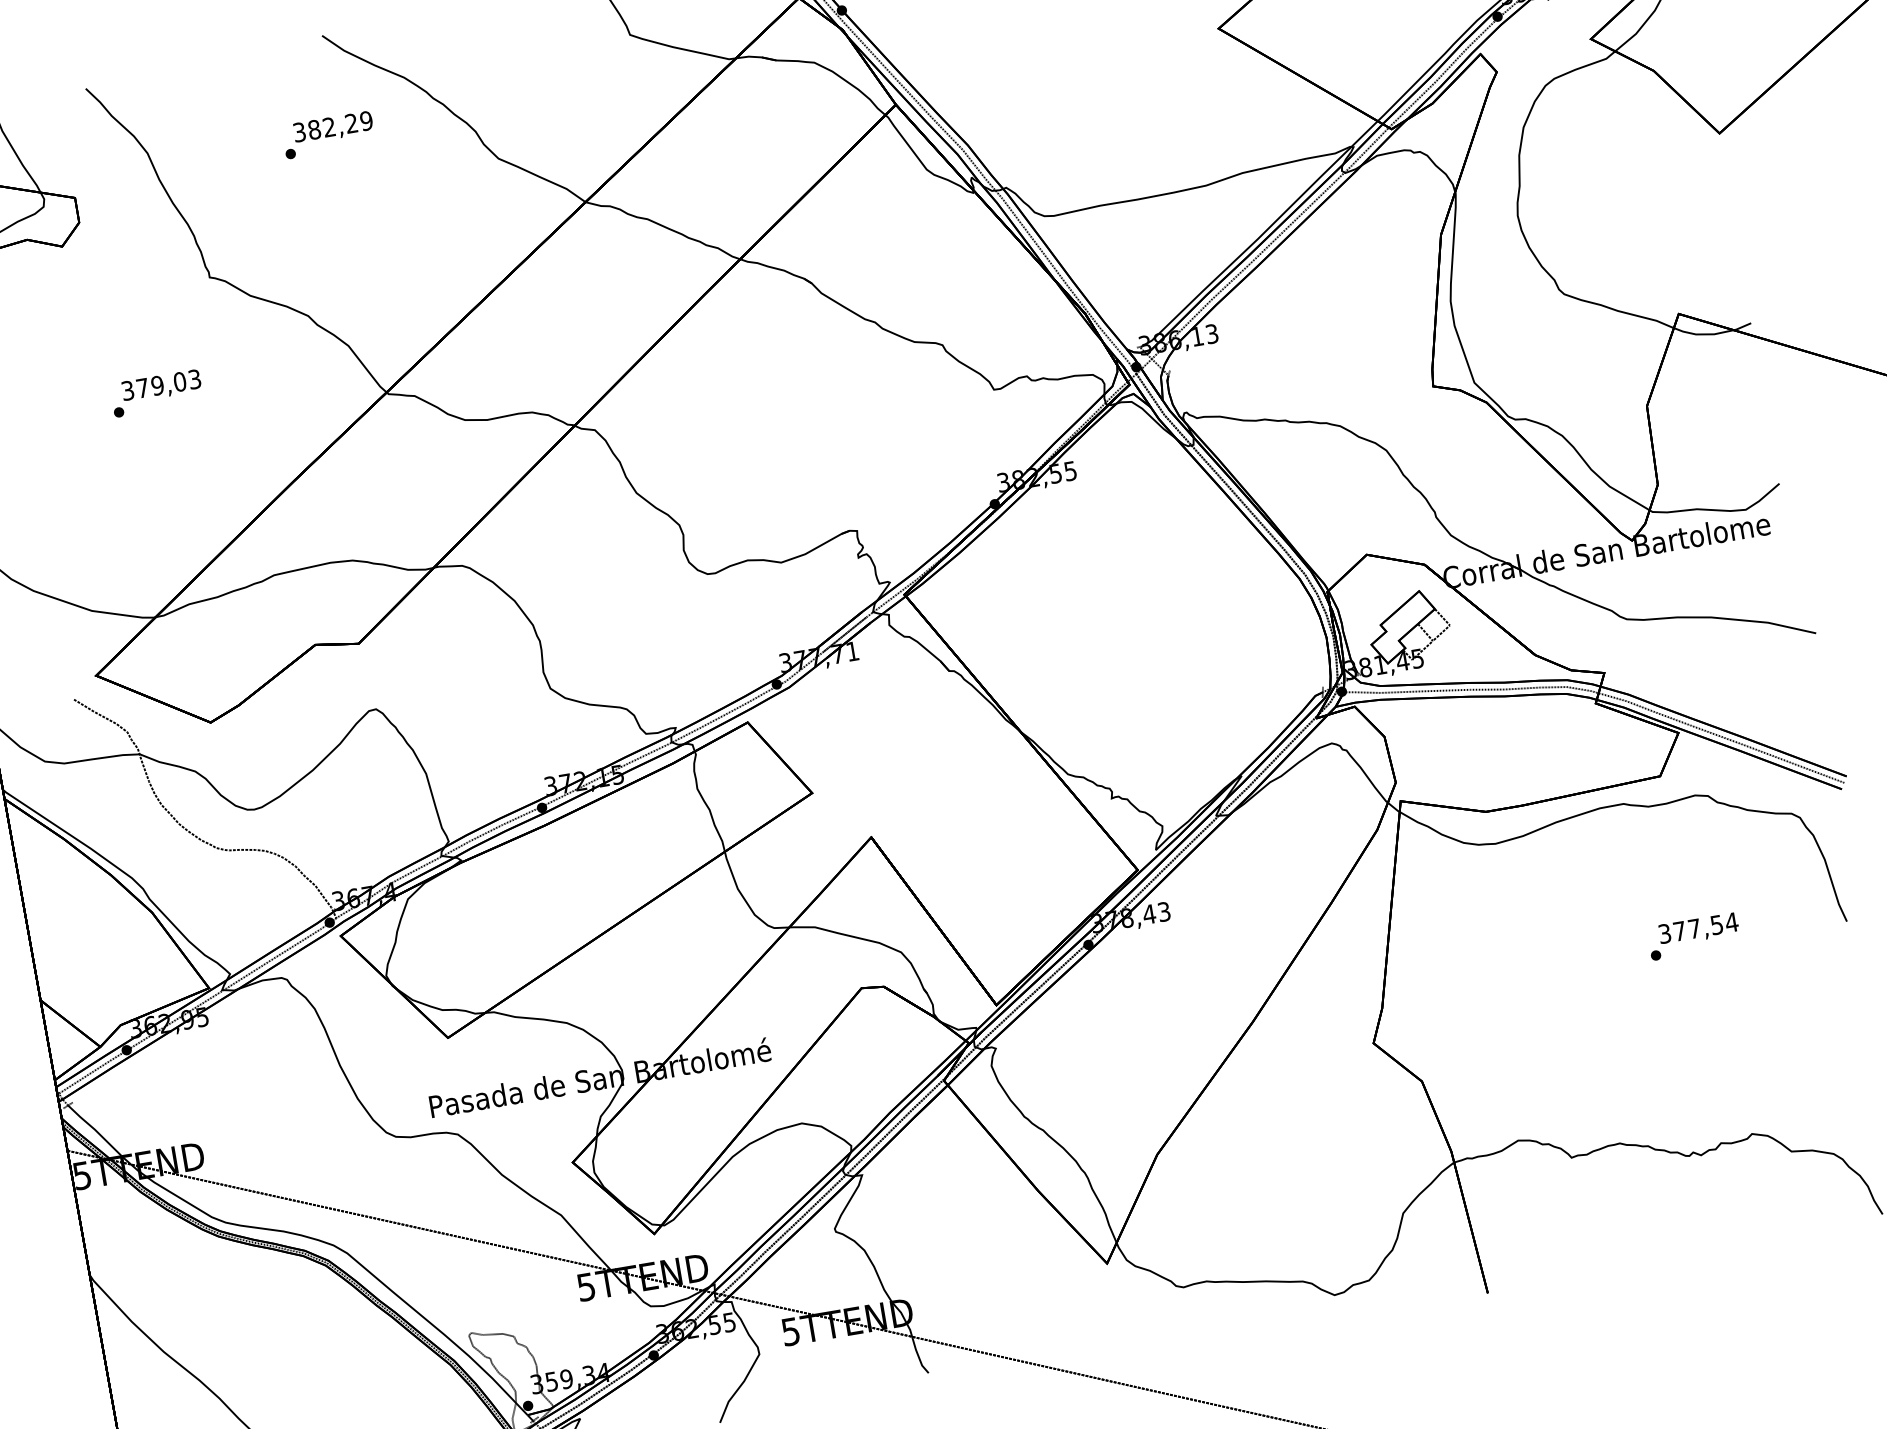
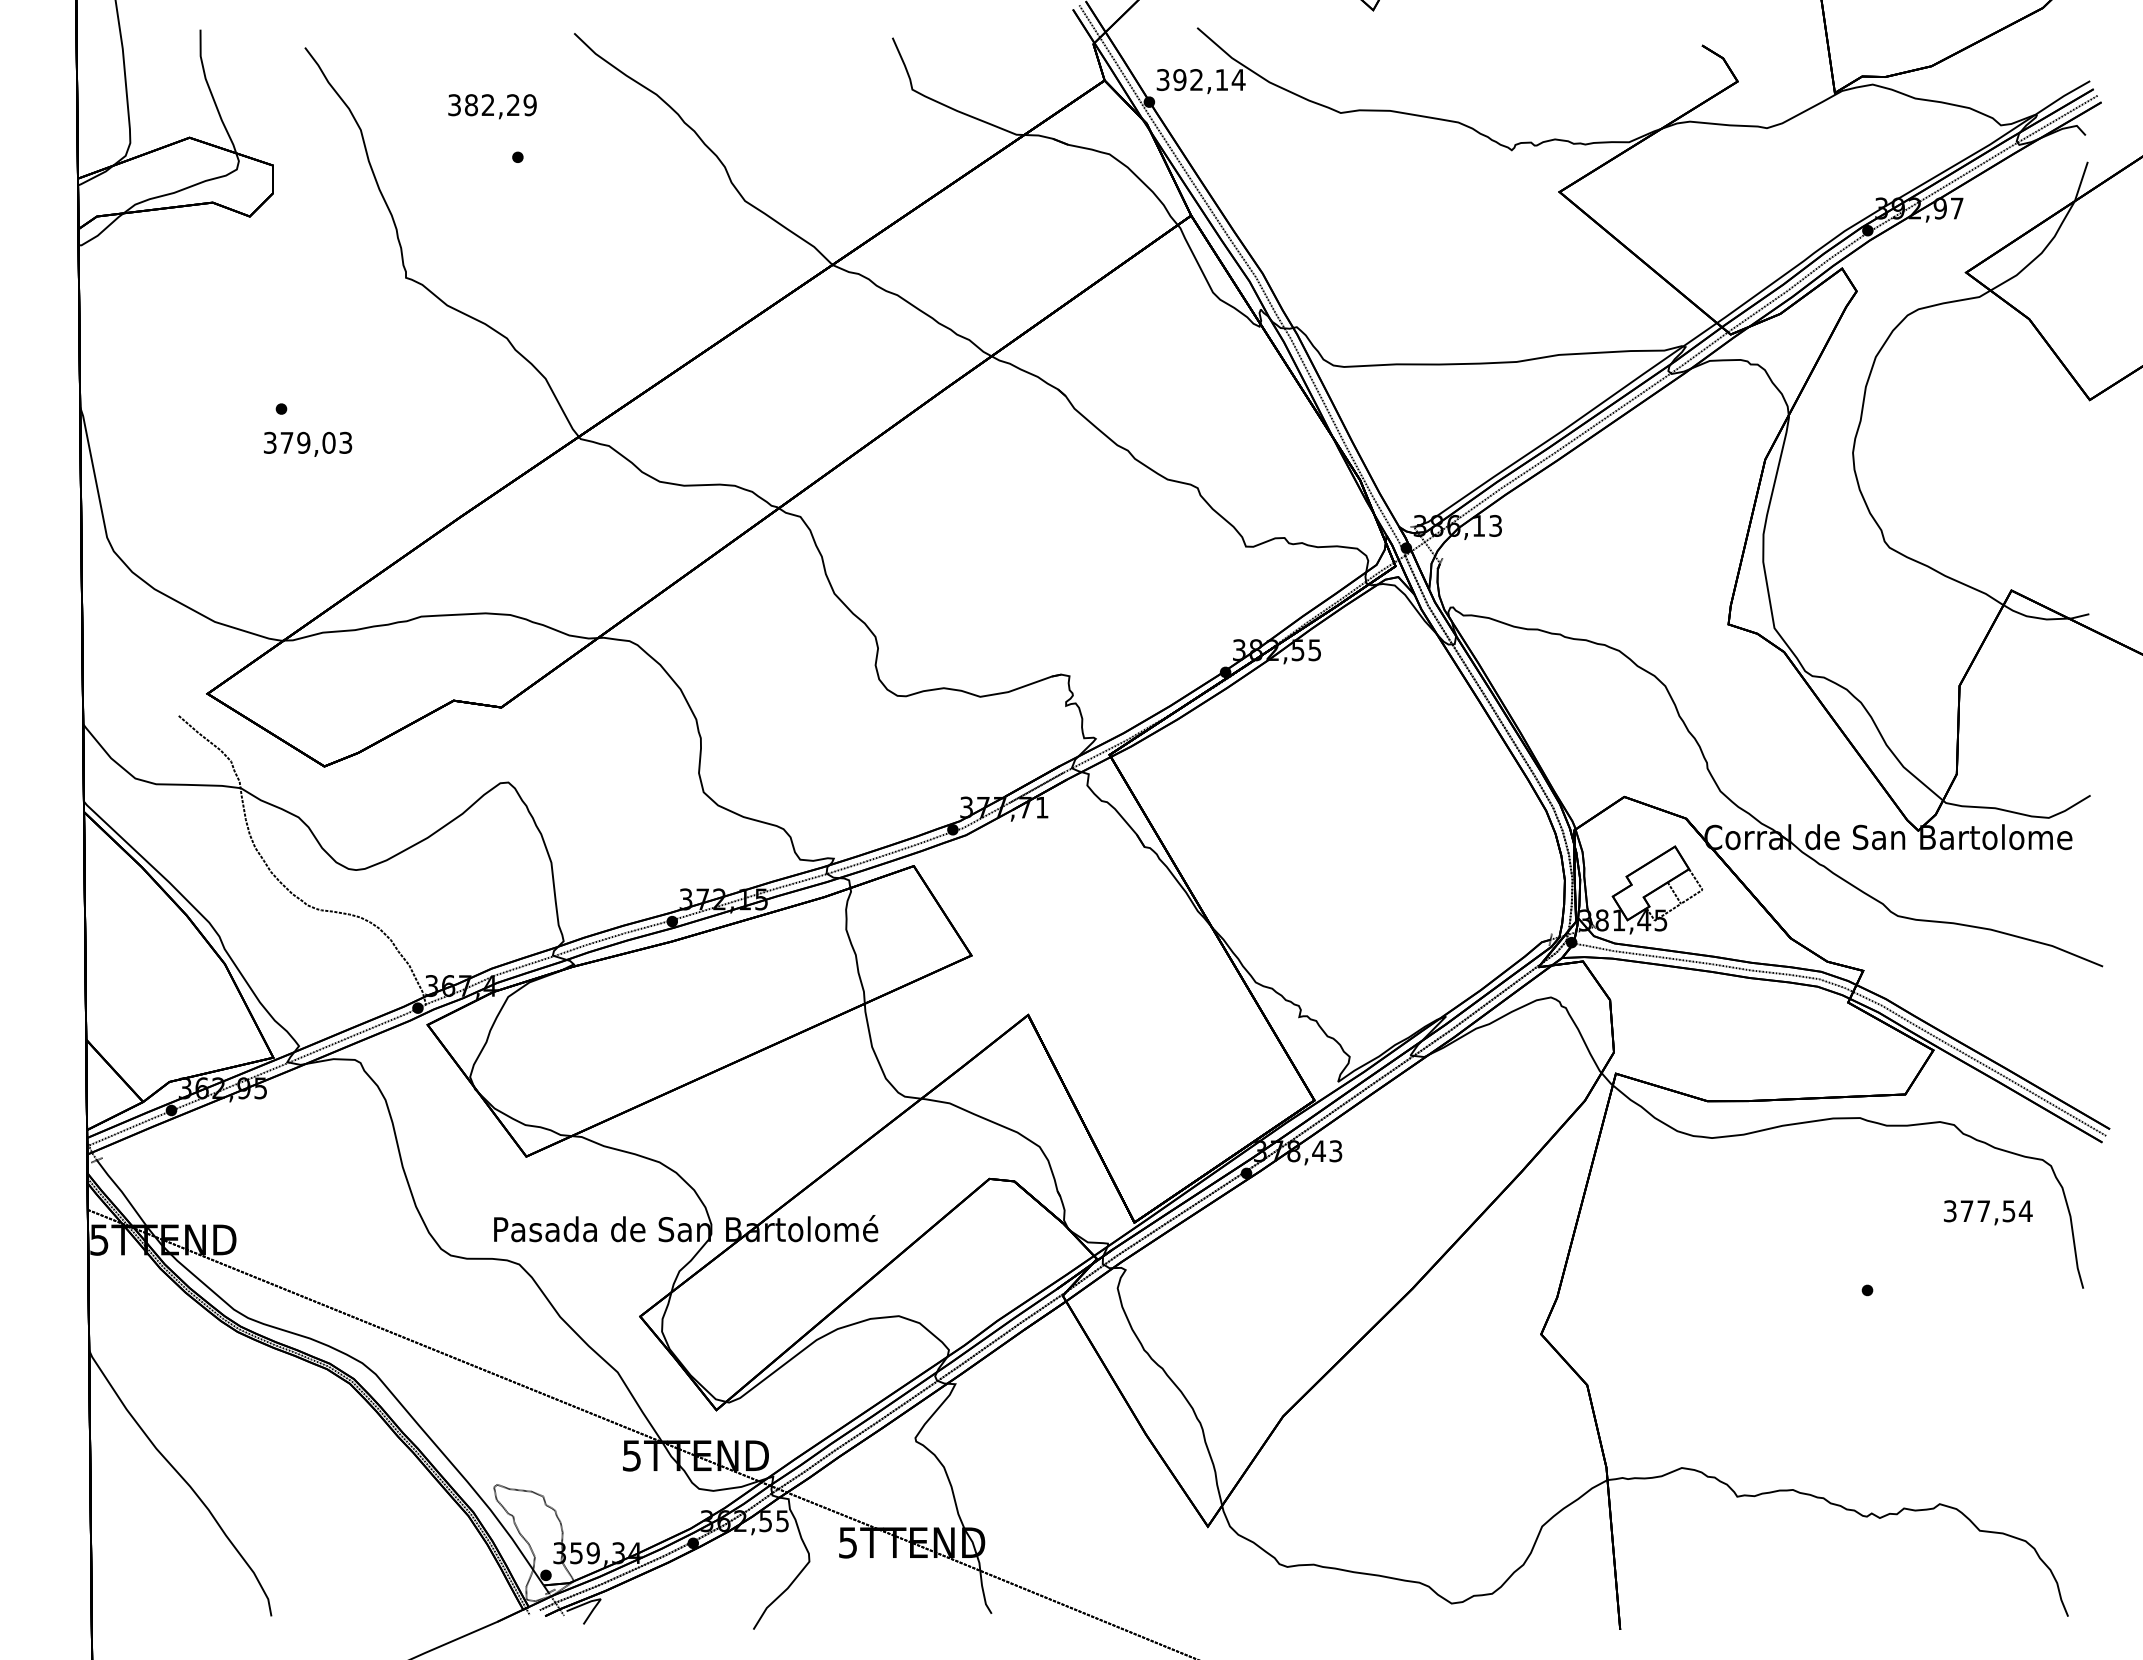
text: (333, 127) -> (492, 106), moved
text: (161, 385) -> (308, 443), moved
text: (1698, 929) -> (1988, 1212), moved

